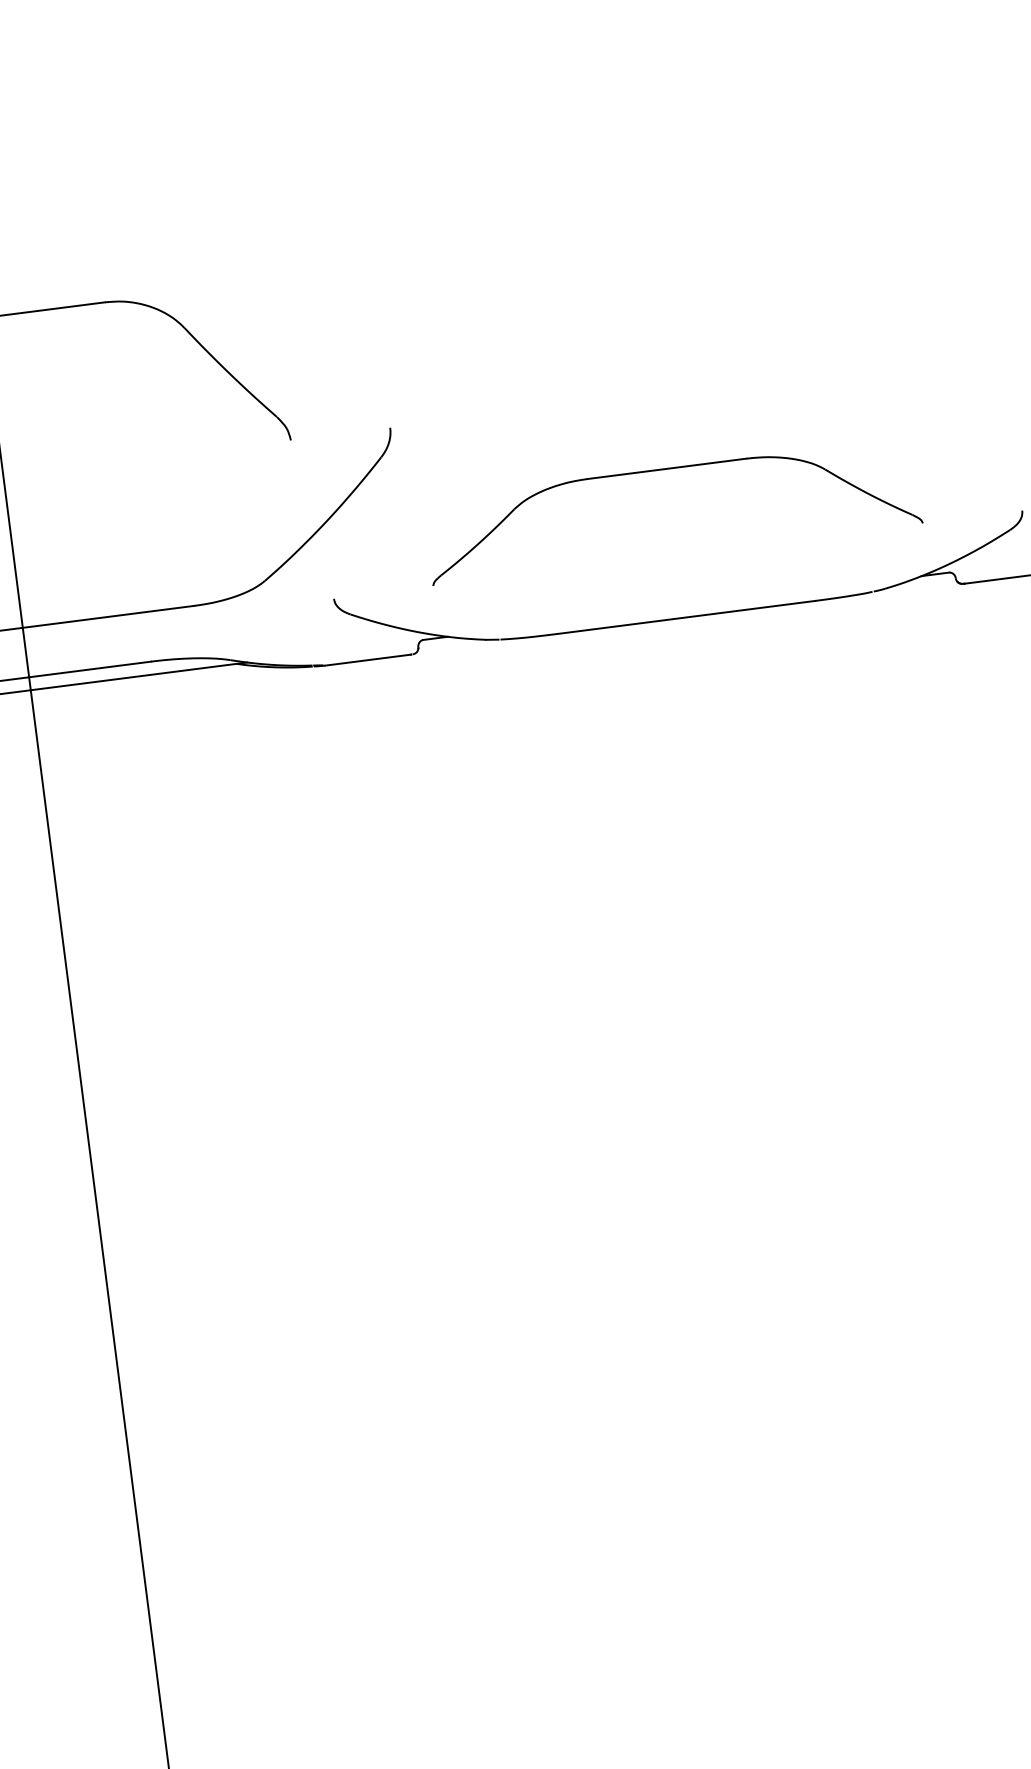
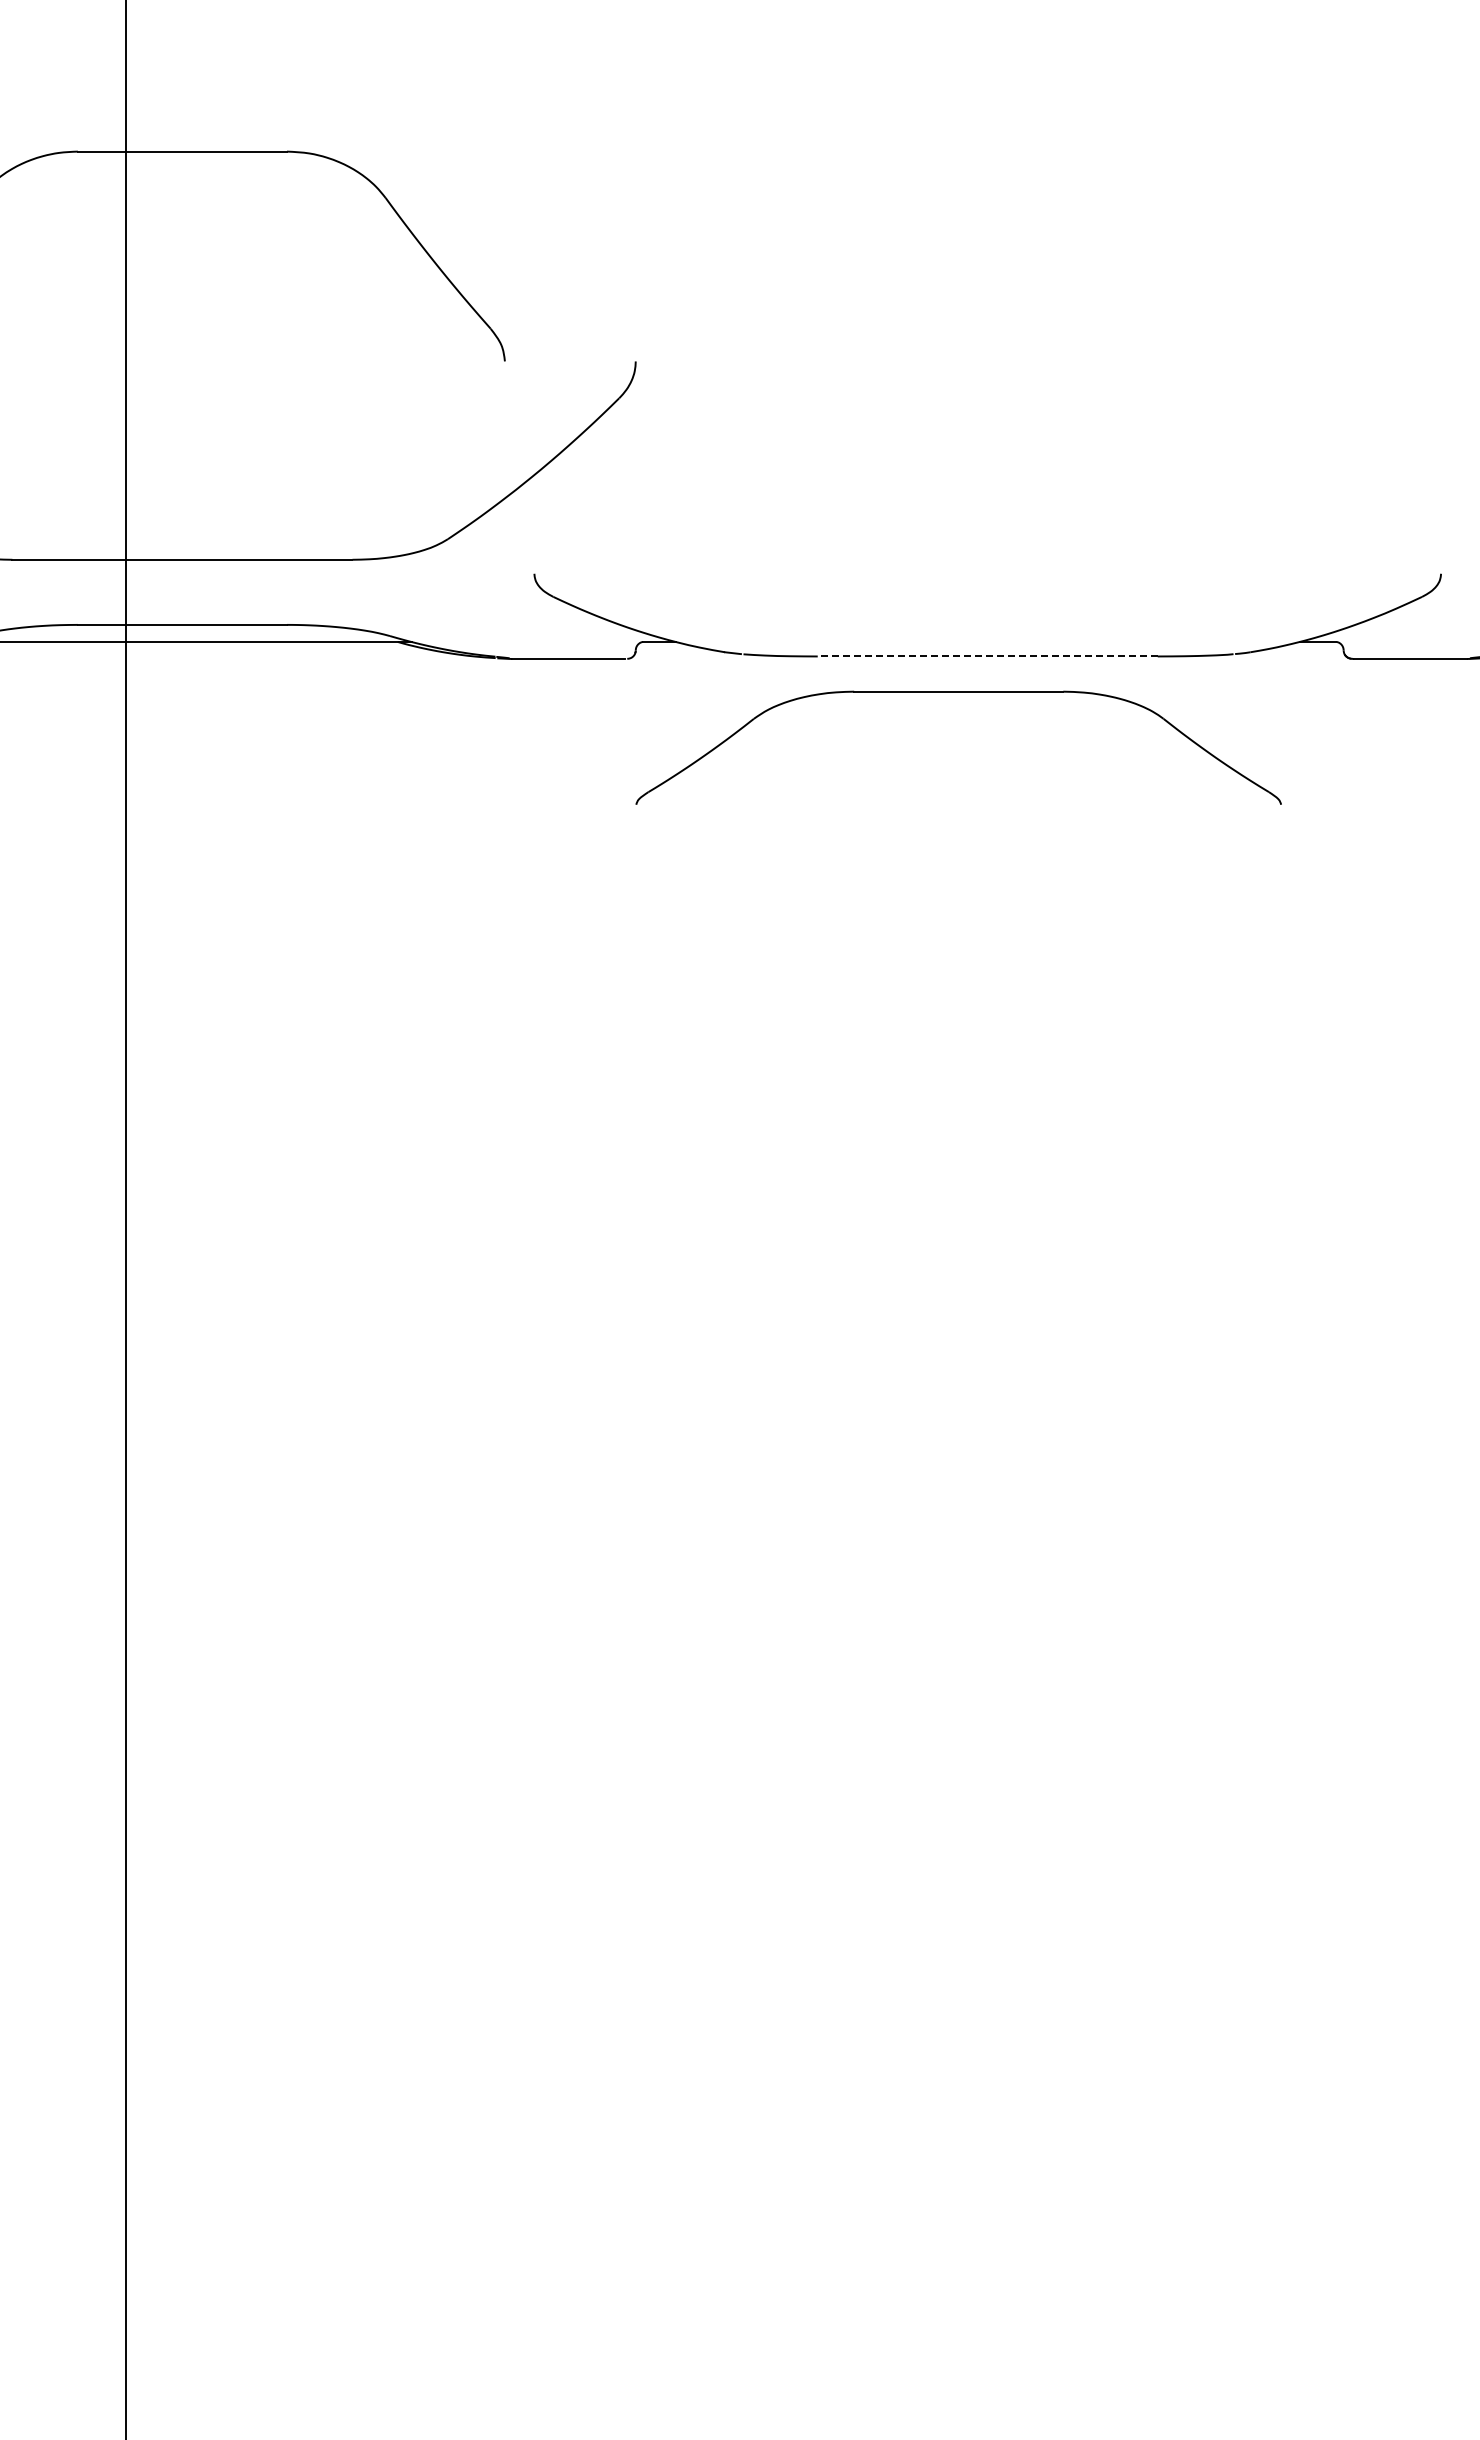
part: (667, 469) -> (958, 692), moved
line: (685, 617) -> (987, 656), solid -> dashed

